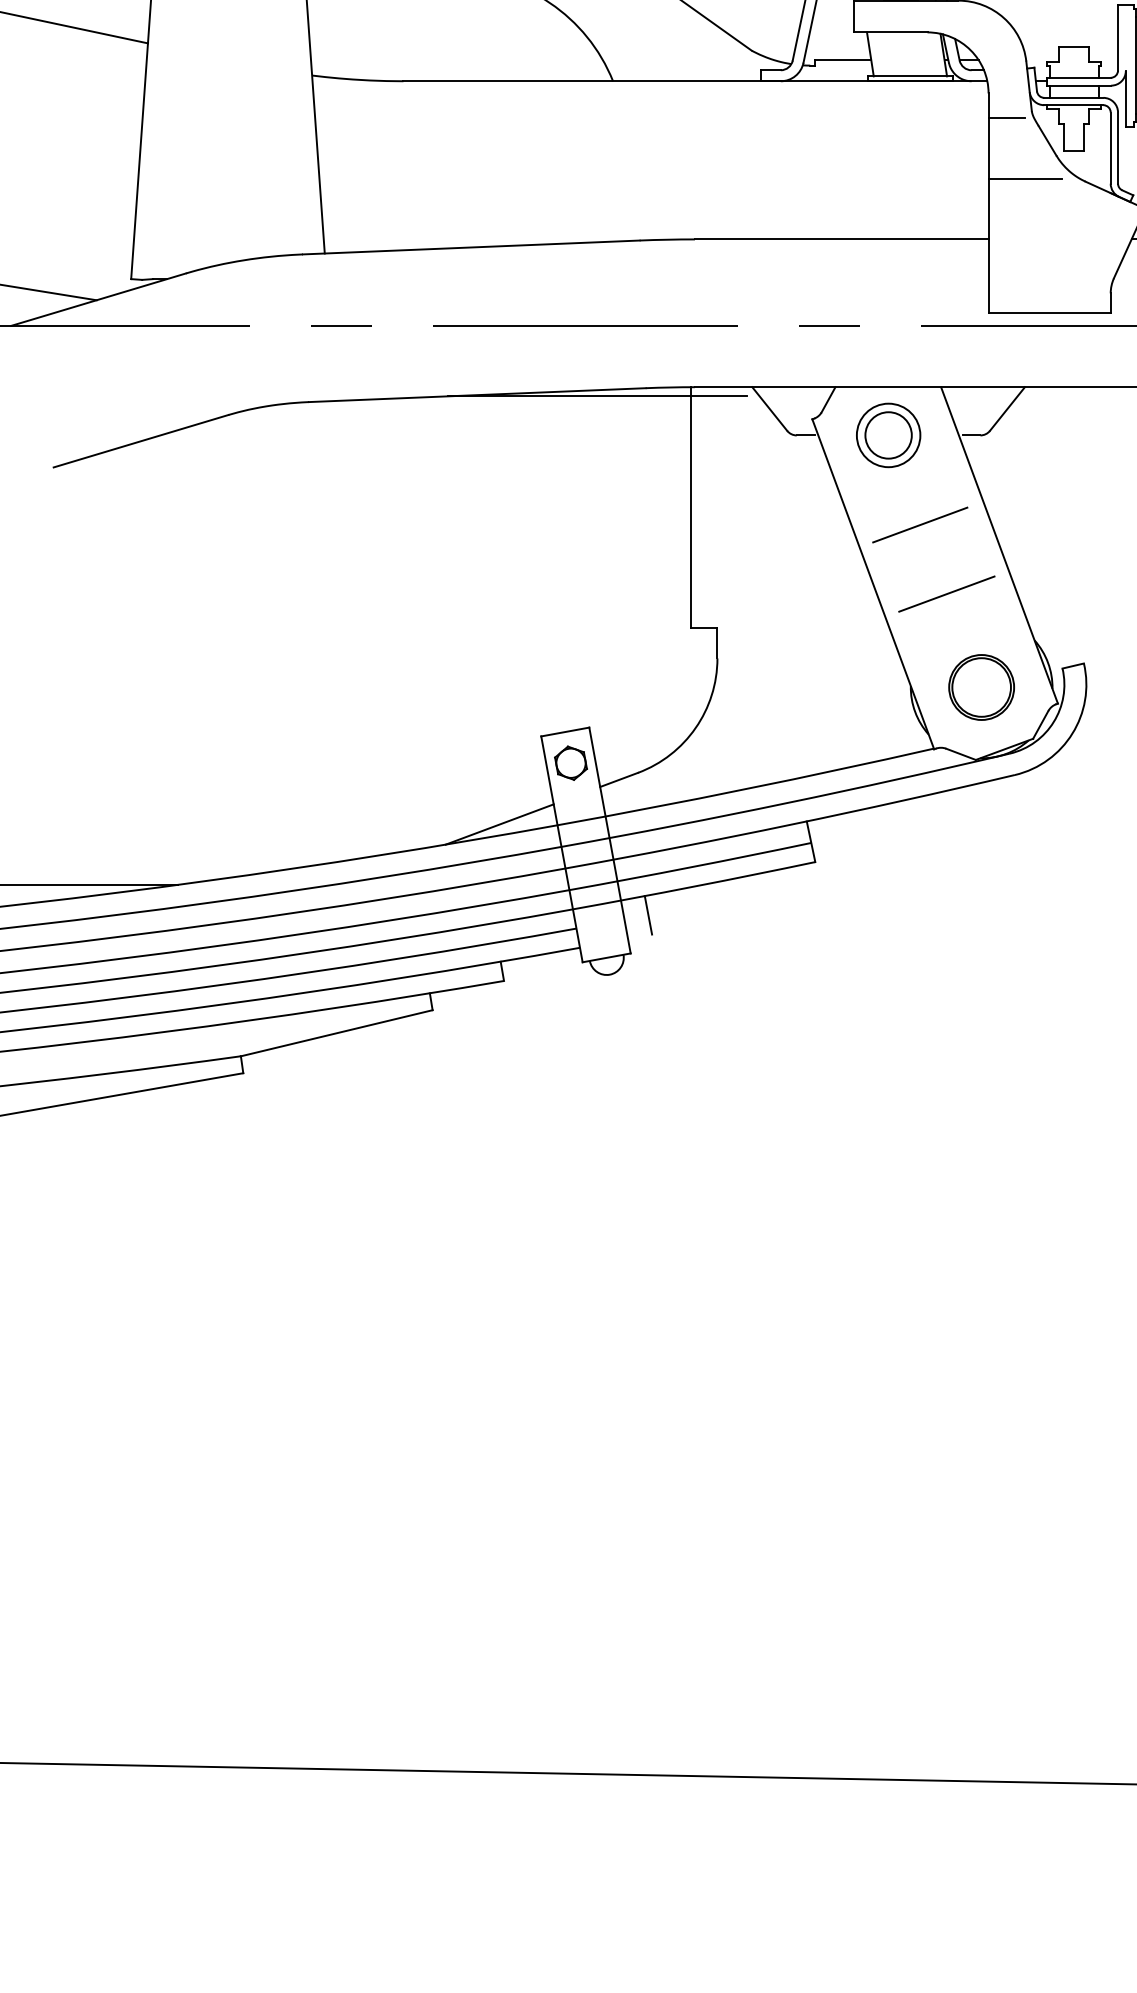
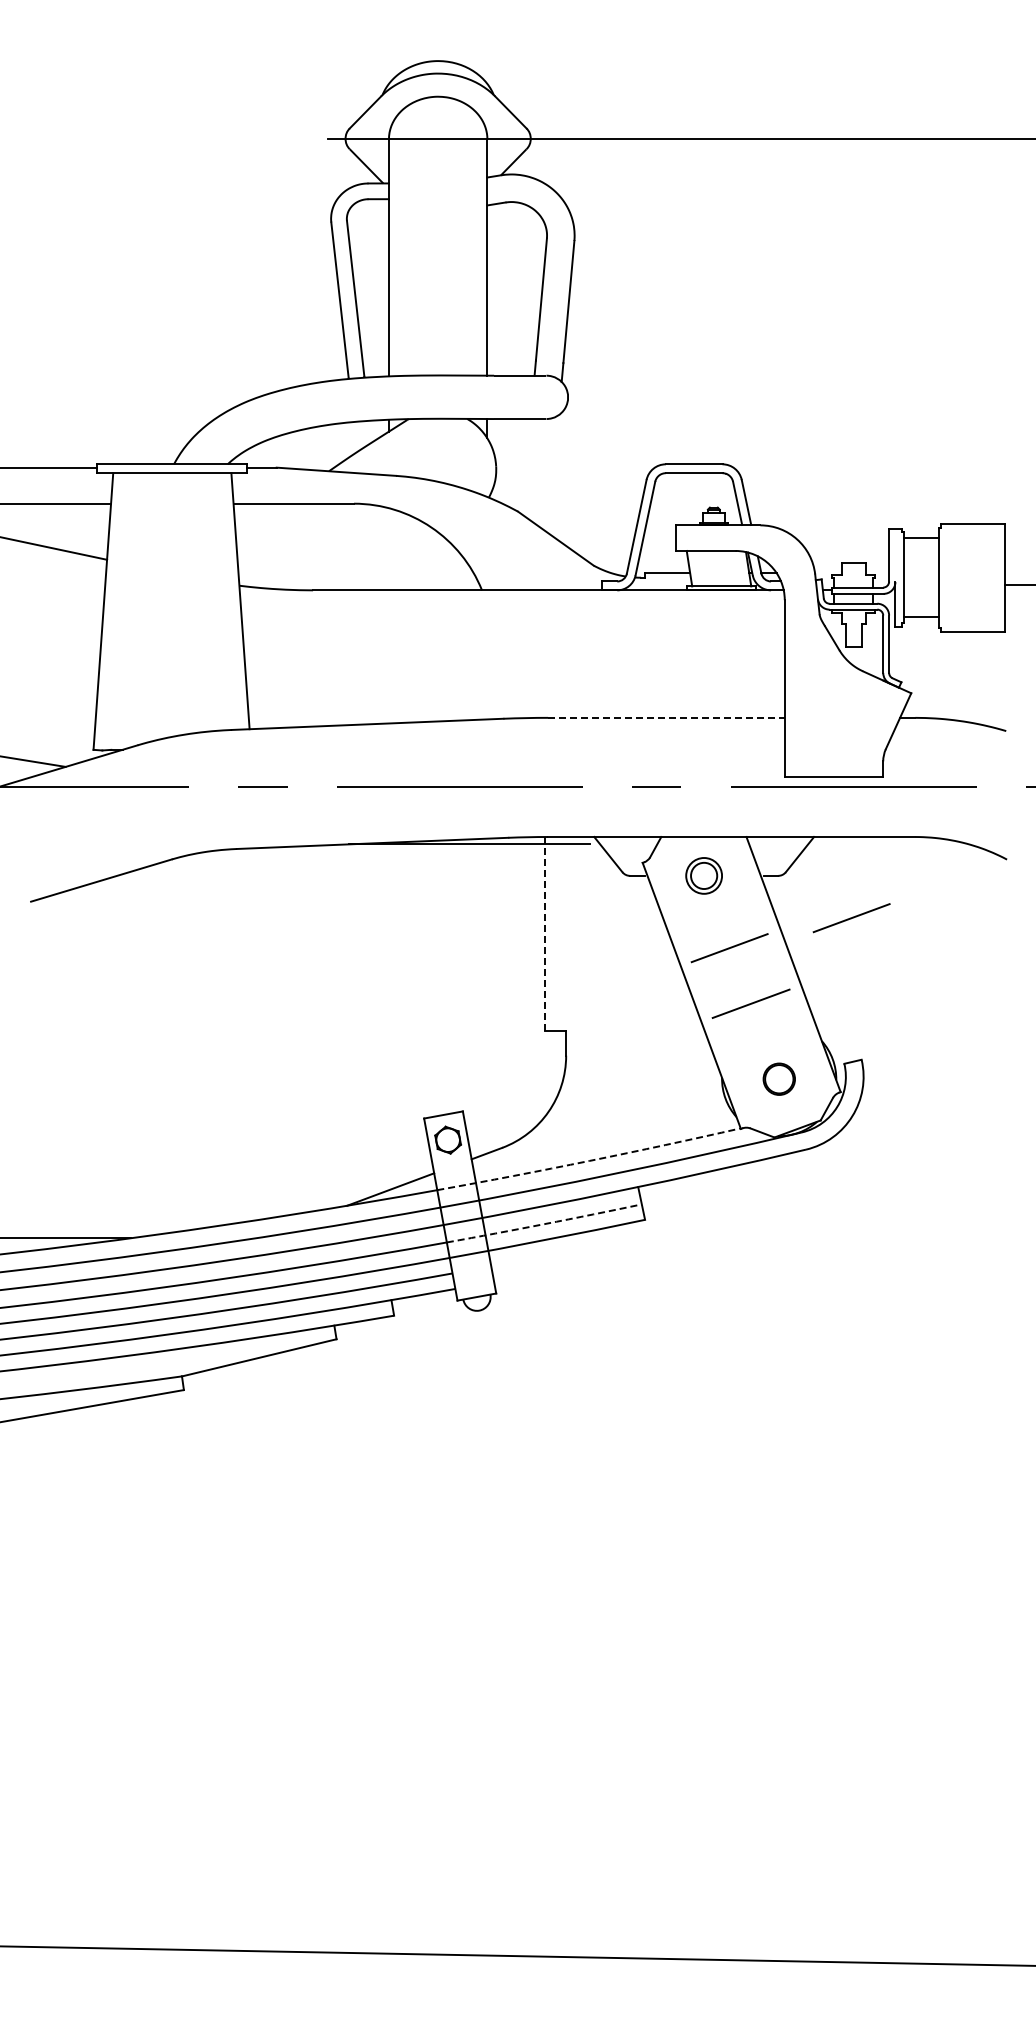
line: (1006, 117) -> (799, 619), removed
line: (1024, 179) -> (813, 669), removed
line: (841, 238) -> (666, 717), solid -> dashed
part: (887, 434) -> (703, 875), size x0.7
line: (1071, 488) -> (851, 918), added
line: (690, 508) -> (544, 934), solid -> dashed
part: (982, 688) -> (779, 1079), size x0.6
arc: (746, 788) -> (589, 1160), solid -> dashed
arc: (690, 867) -> (544, 1224), solid -> dashed
line: (648, 914) -> (510, 1262), removed

